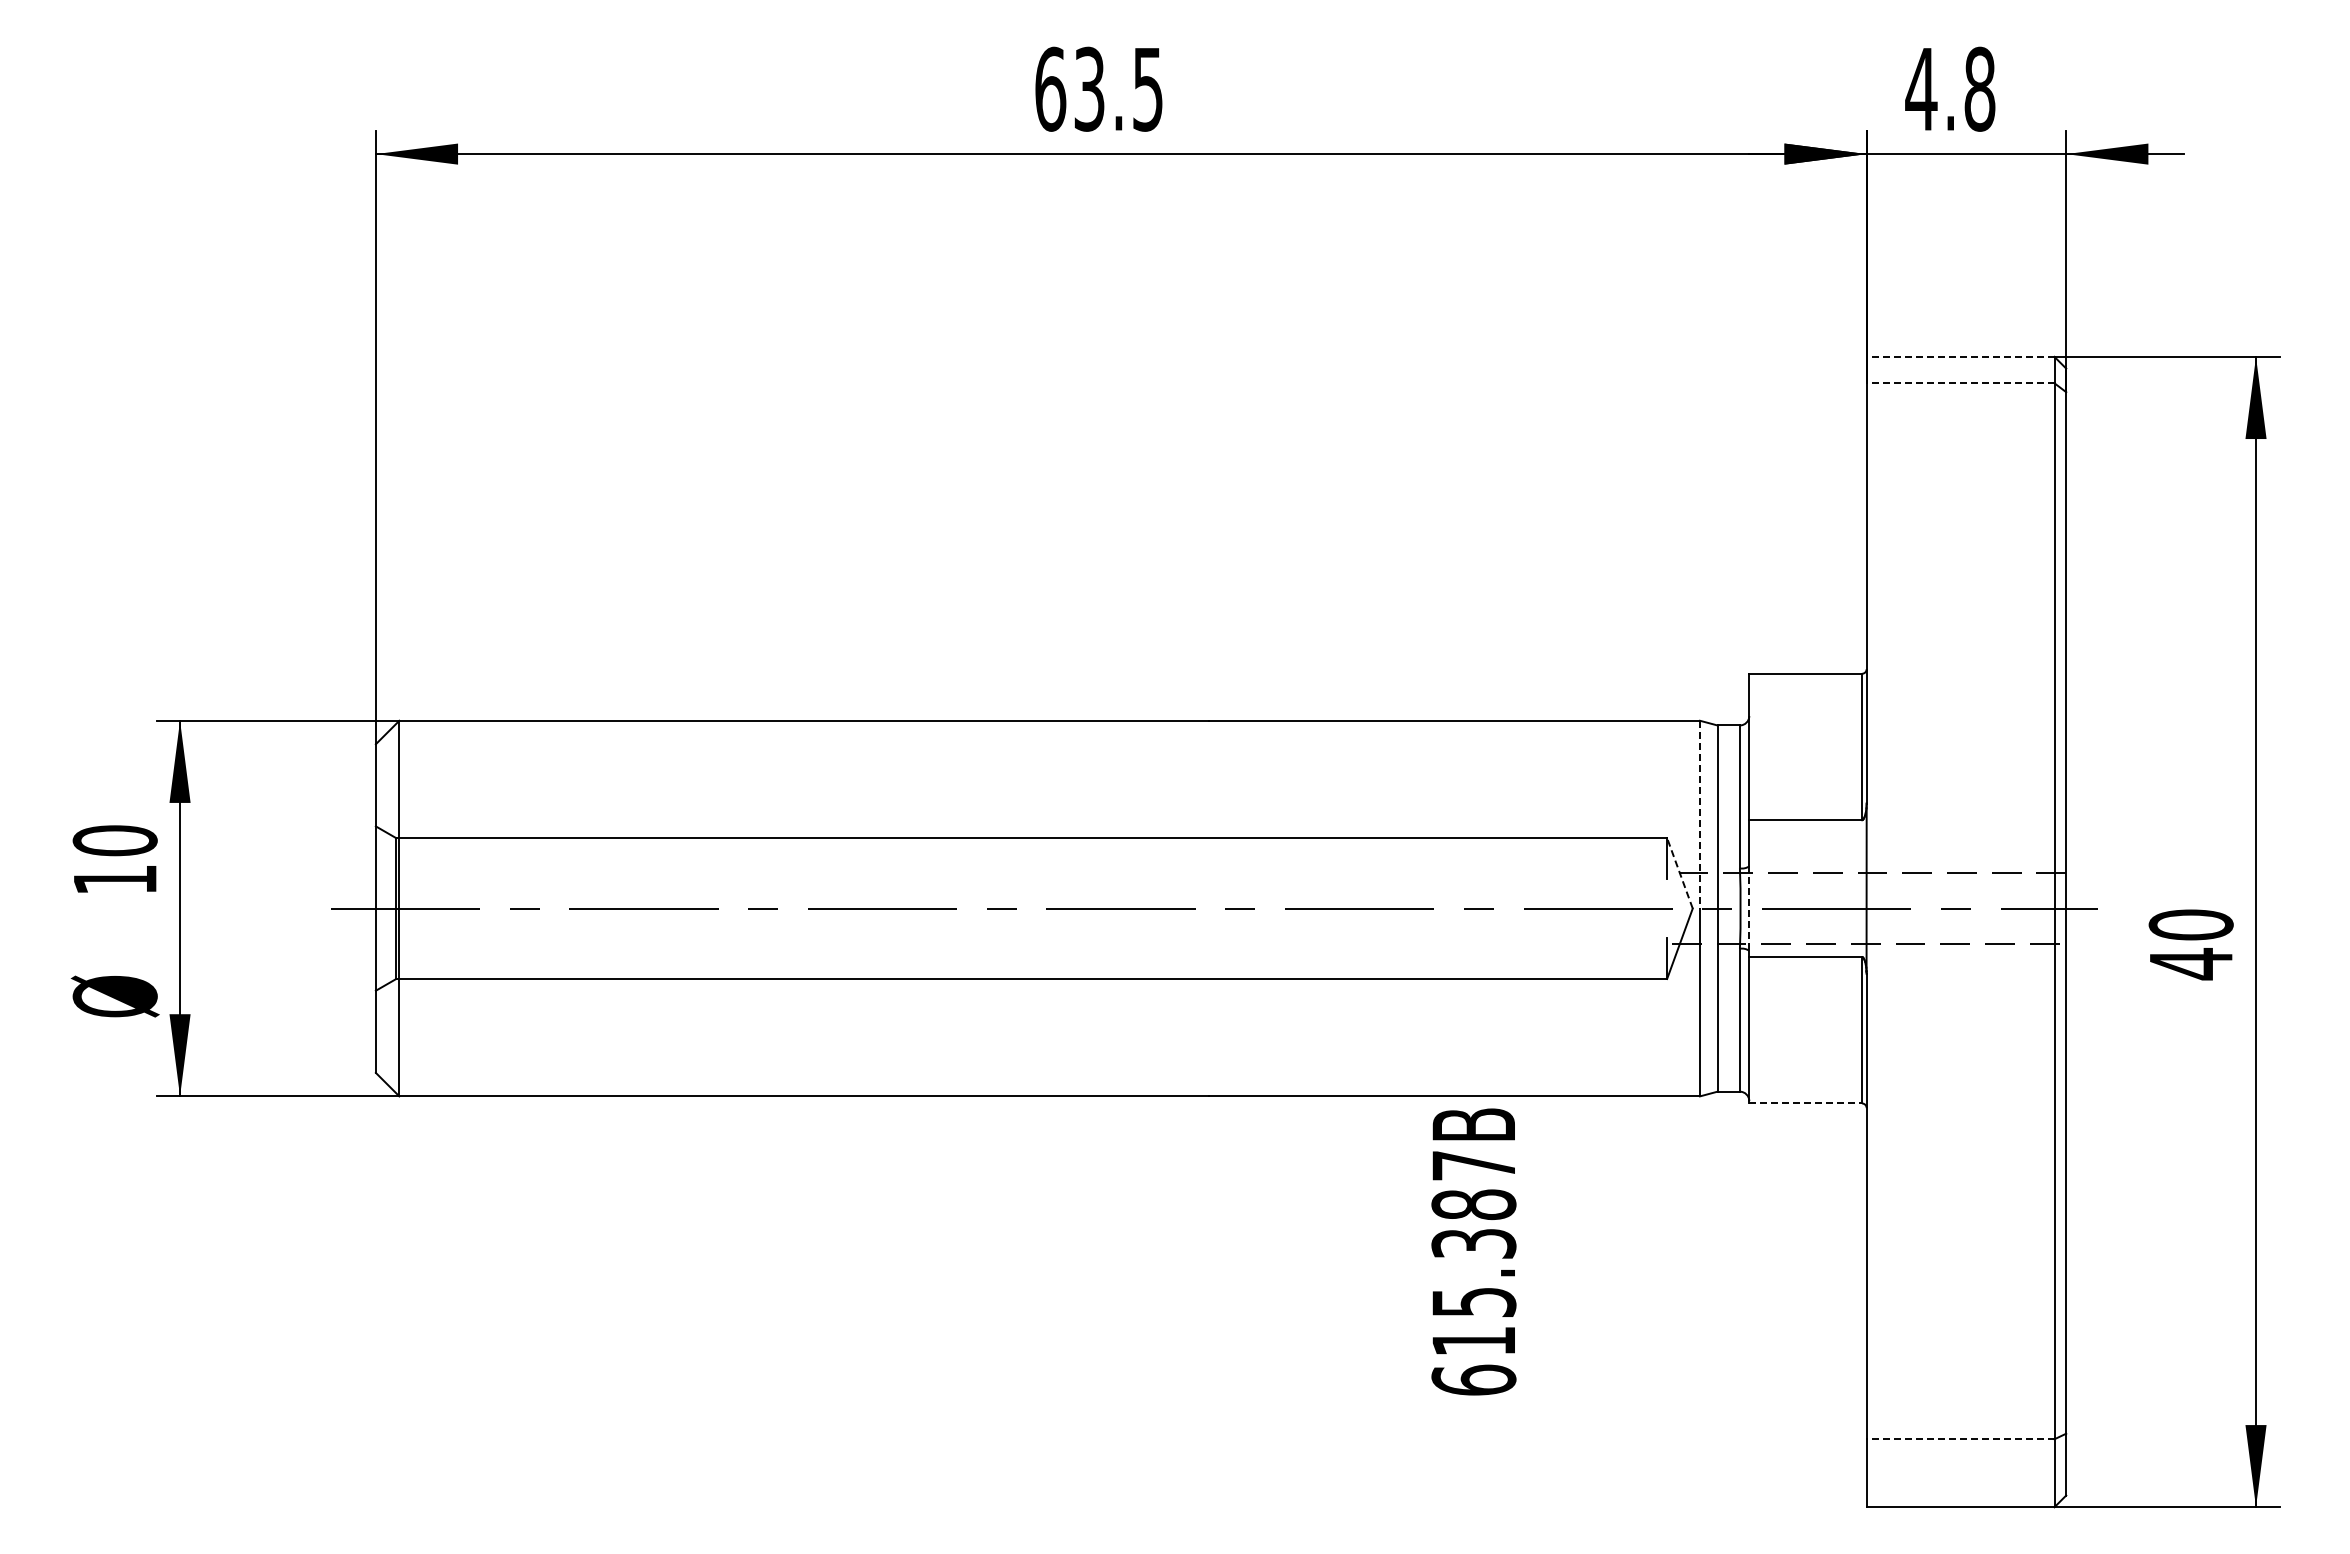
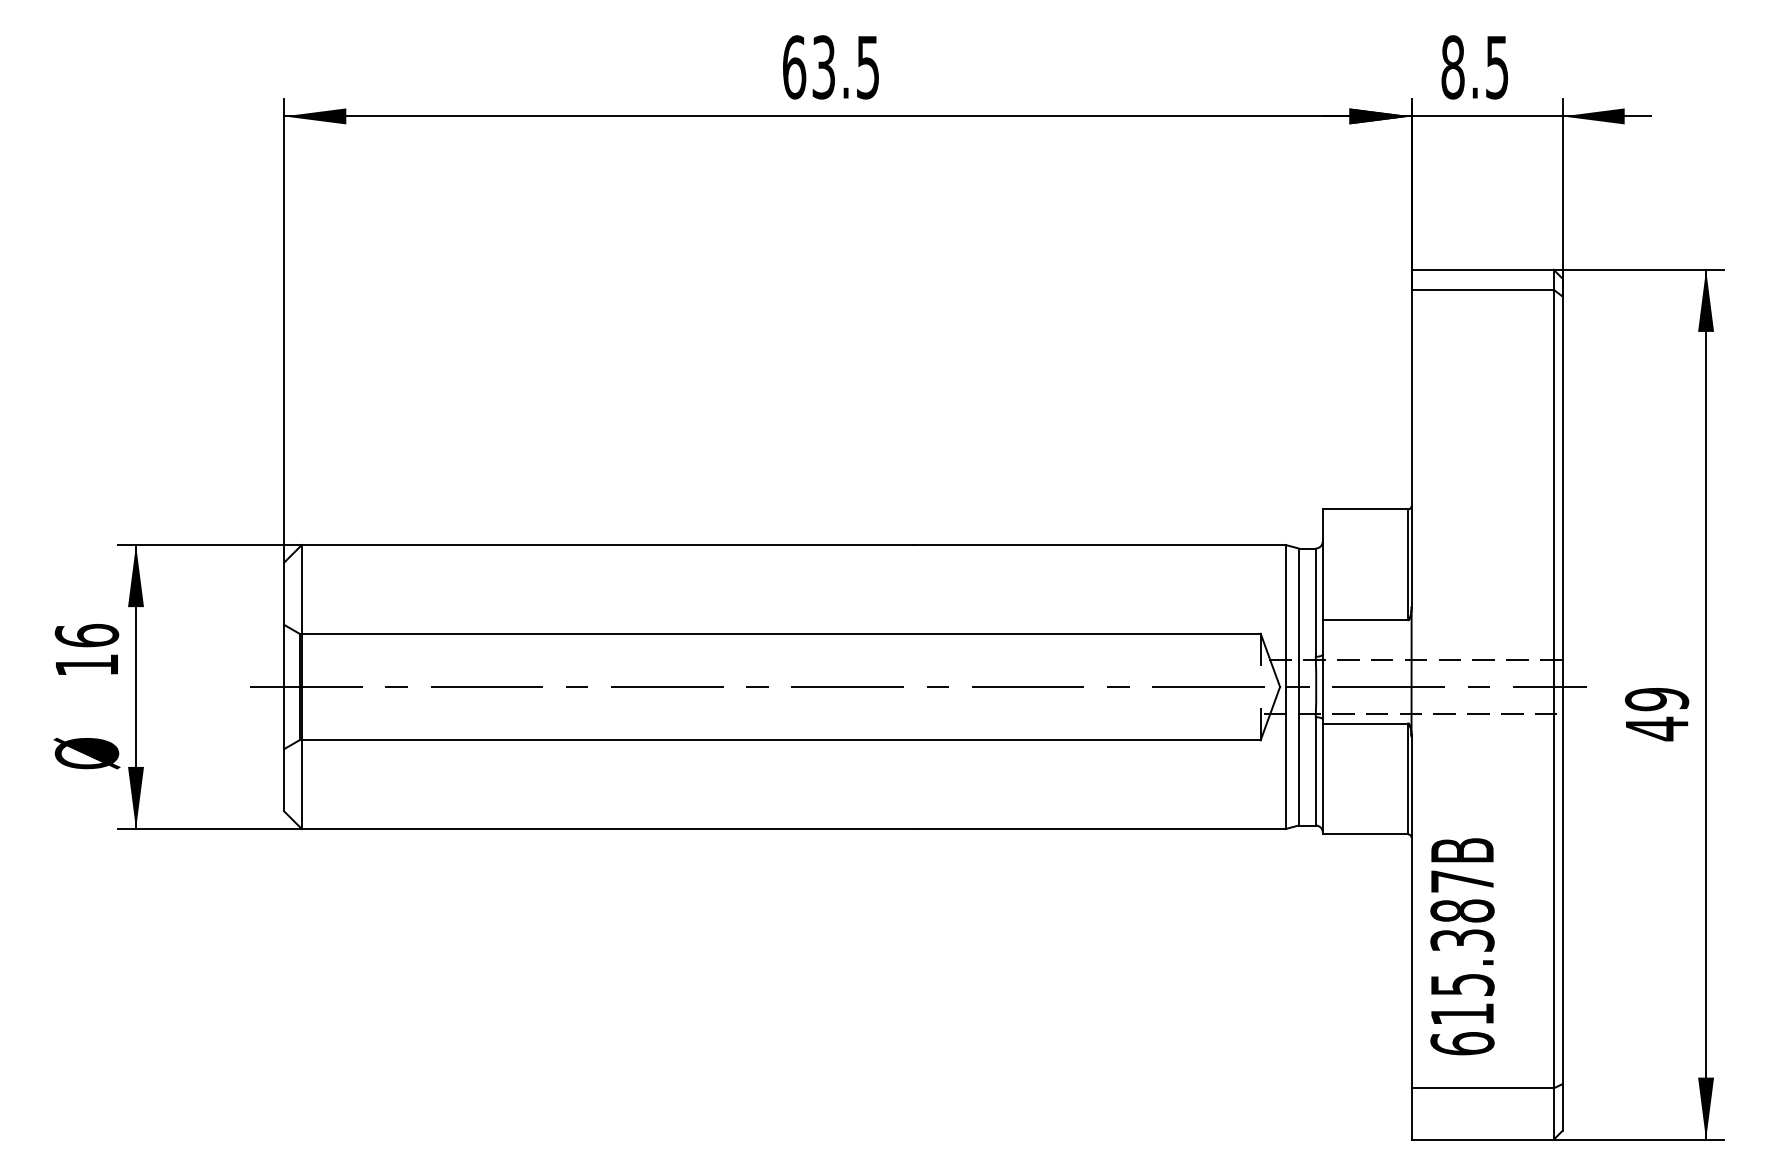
text: (1950, 88) -> (1475, 66), 4.8 -> 8.5
line: (1960, 356) -> (1482, 269), dashed -> solid
line: (1960, 383) -> (1482, 289), dashed -> solid
line: (1699, 814) -> (1285, 615), dashed -> solid
text: (114, 840) -> (86, 635), 10 -> 16
line: (1679, 872) -> (1270, 659), dashed -> solid
line: (1749, 909) -> (1322, 687), dashed -> solid
text: (2190, 924) -> (1656, 699), 40 -> 49
line: (1806, 1103) -> (1366, 834), dashed -> solid
text: (1473, 1251) -> (1462, 946), moved
line: (1960, 1439) -> (1482, 1088), dashed -> solid

